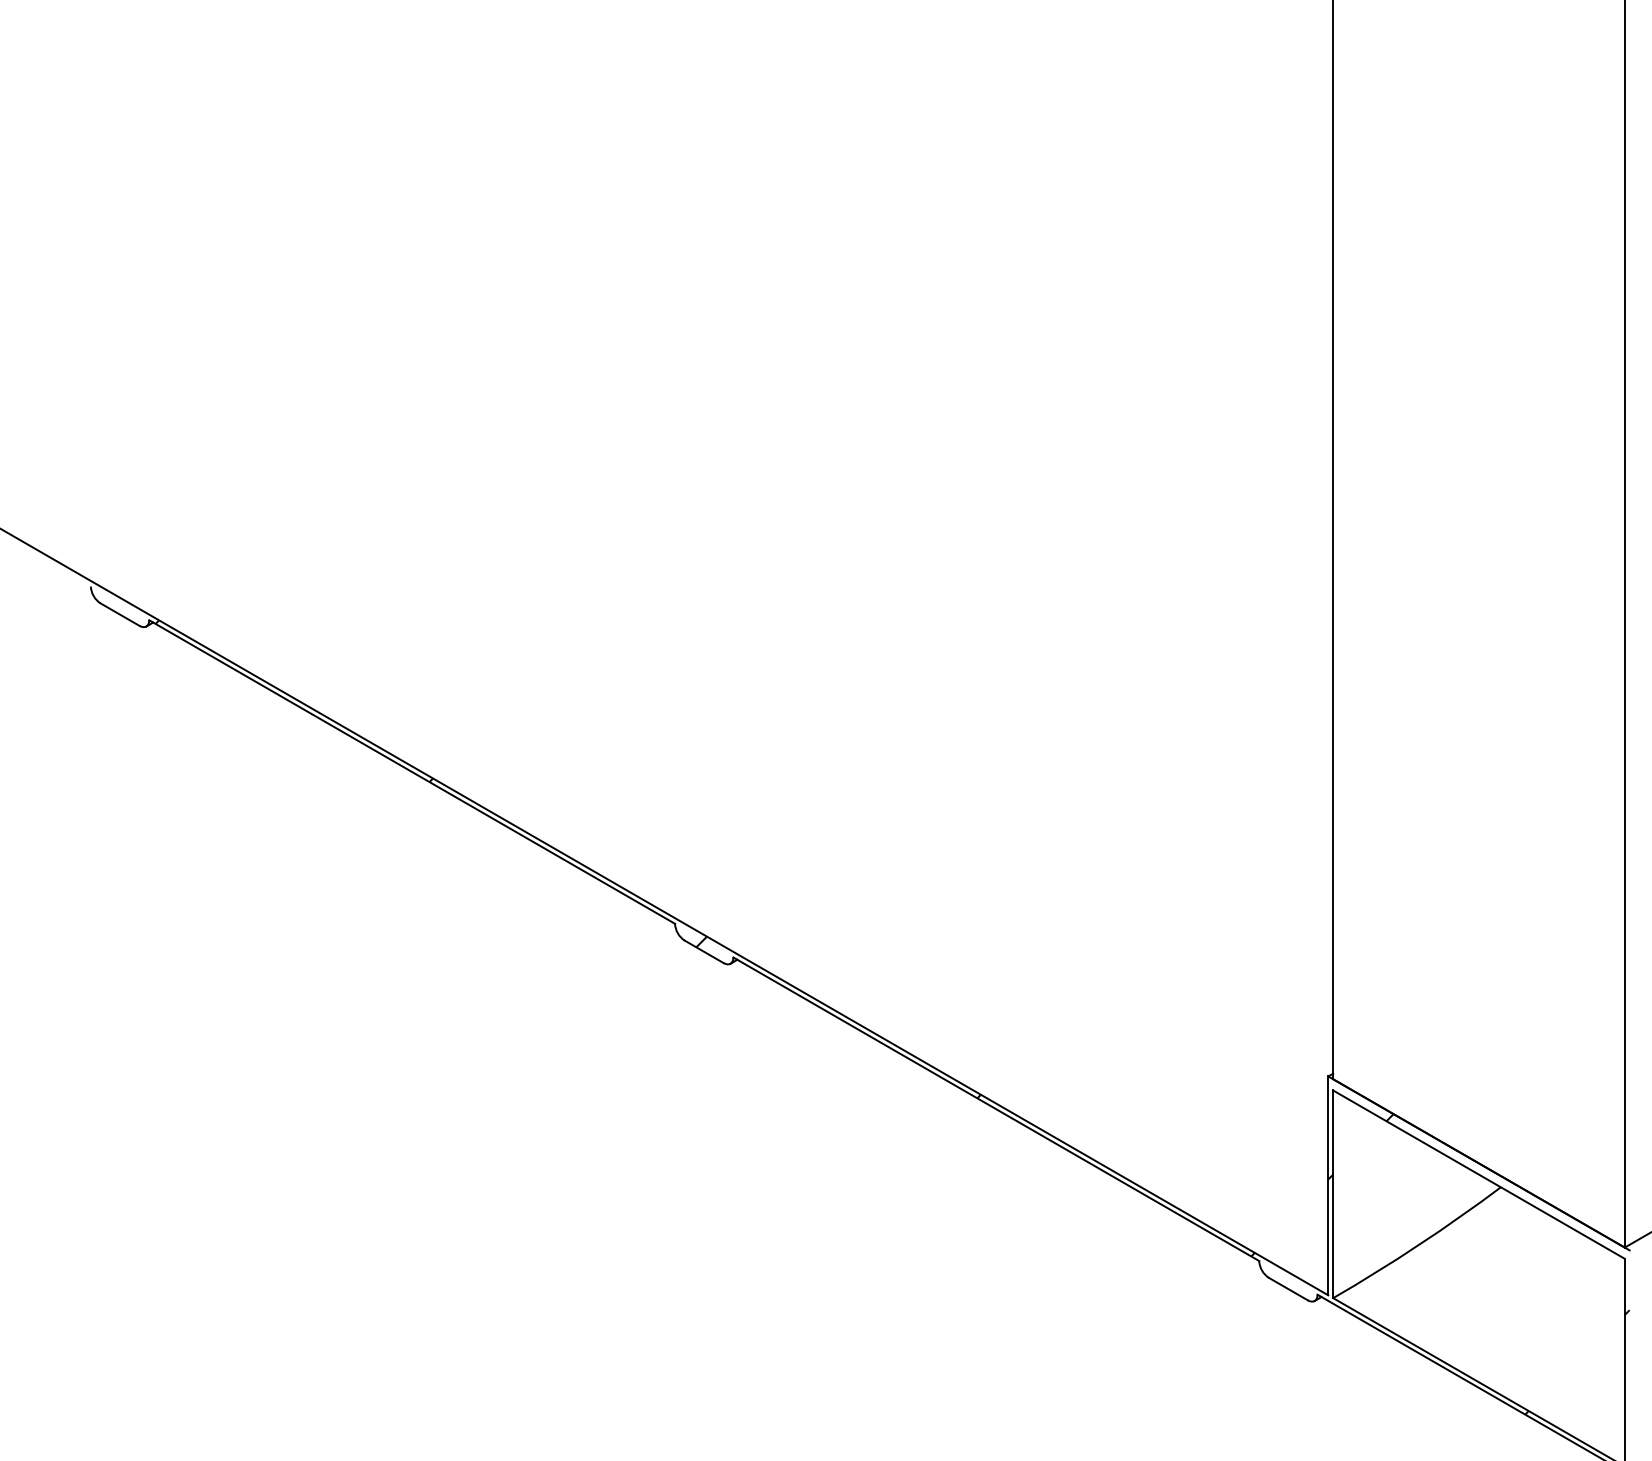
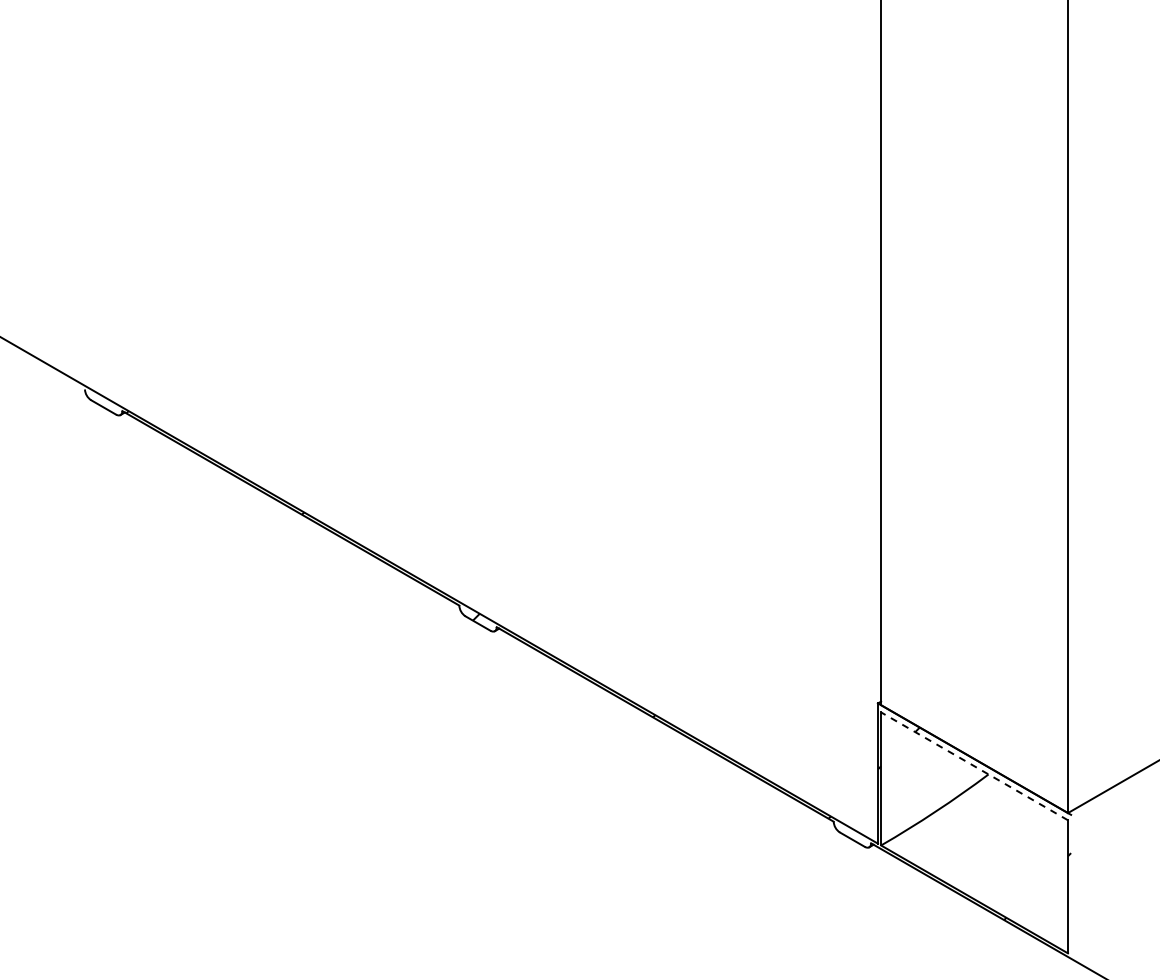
line: (1478, 1174) -> (974, 766), solid -> dashed

